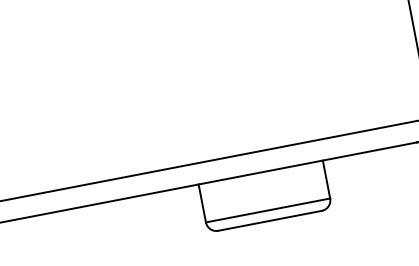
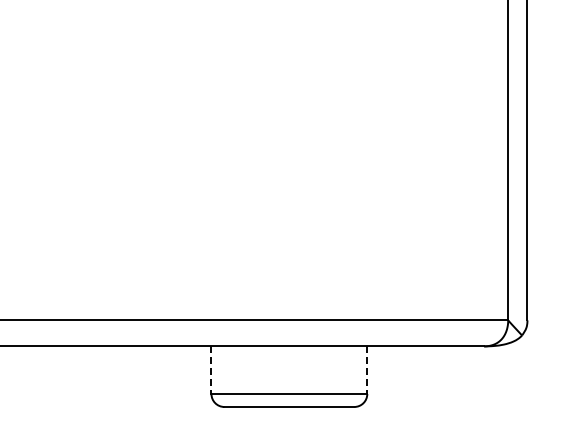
line: (326, 179) -> (367, 370), solid -> dashed
line: (202, 203) -> (211, 370), solid -> dashed

